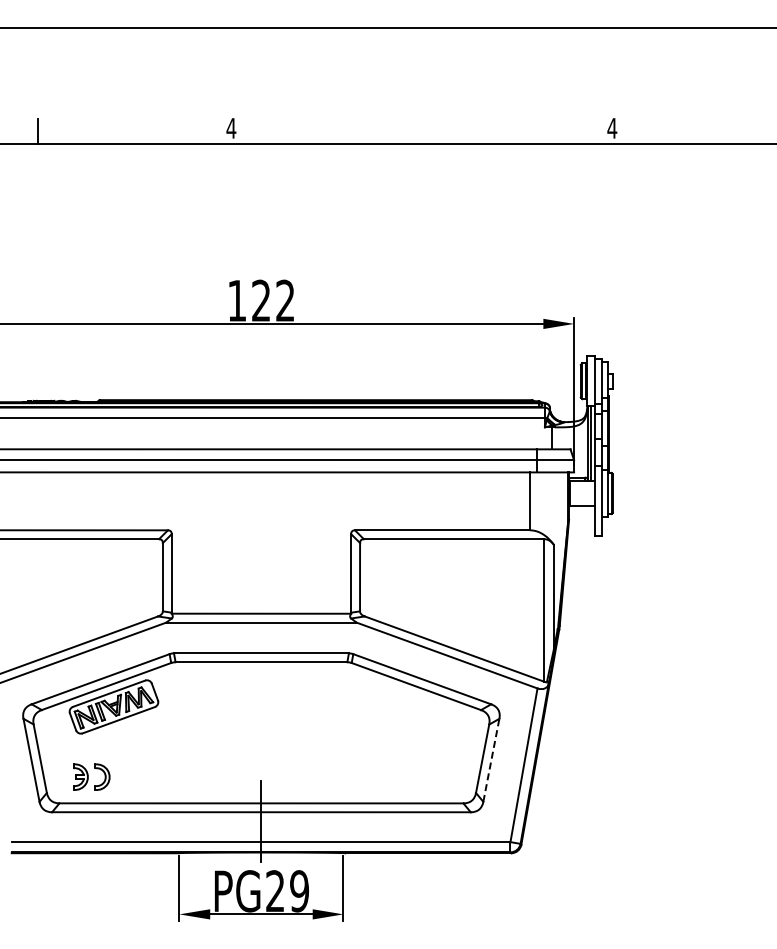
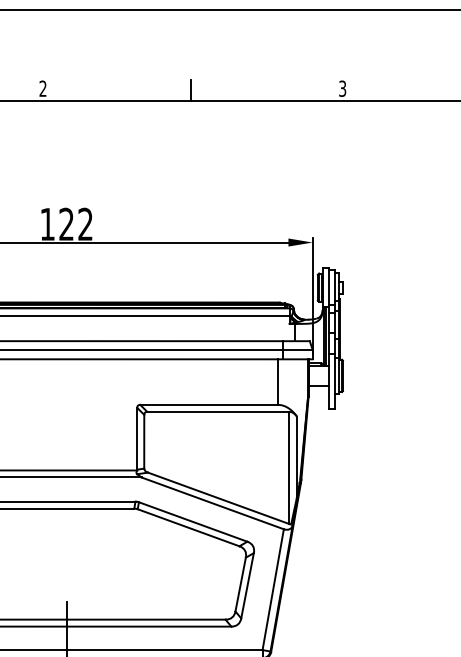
text: (231, 127) -> (43, 88), 4 -> 2
text: (612, 127) -> (342, 88), 4 -> 3
line: (419, 129) -> (191, 89), added
line: (491, 759) -> (247, 585), dashed -> solid

